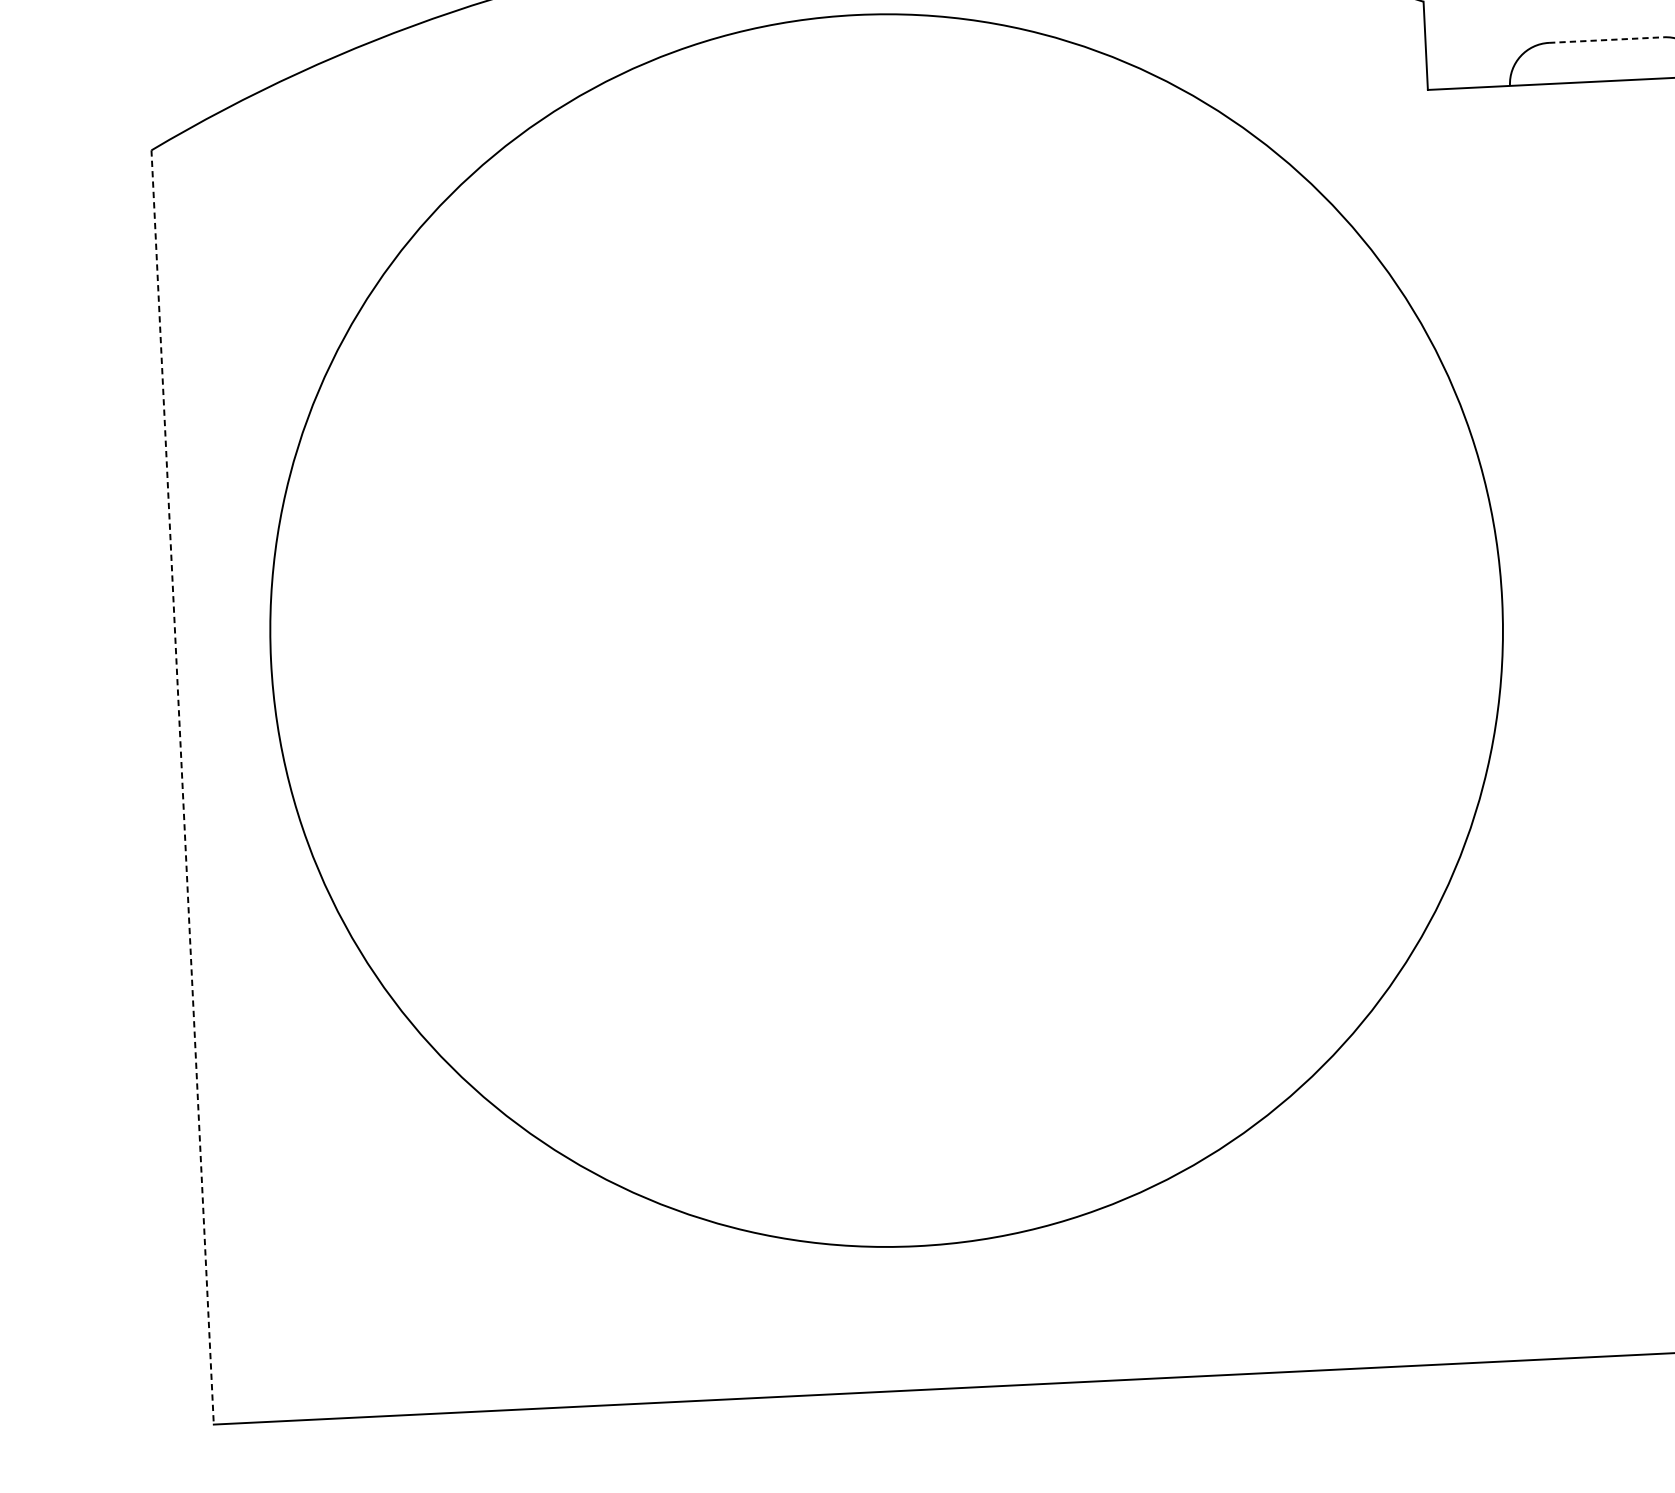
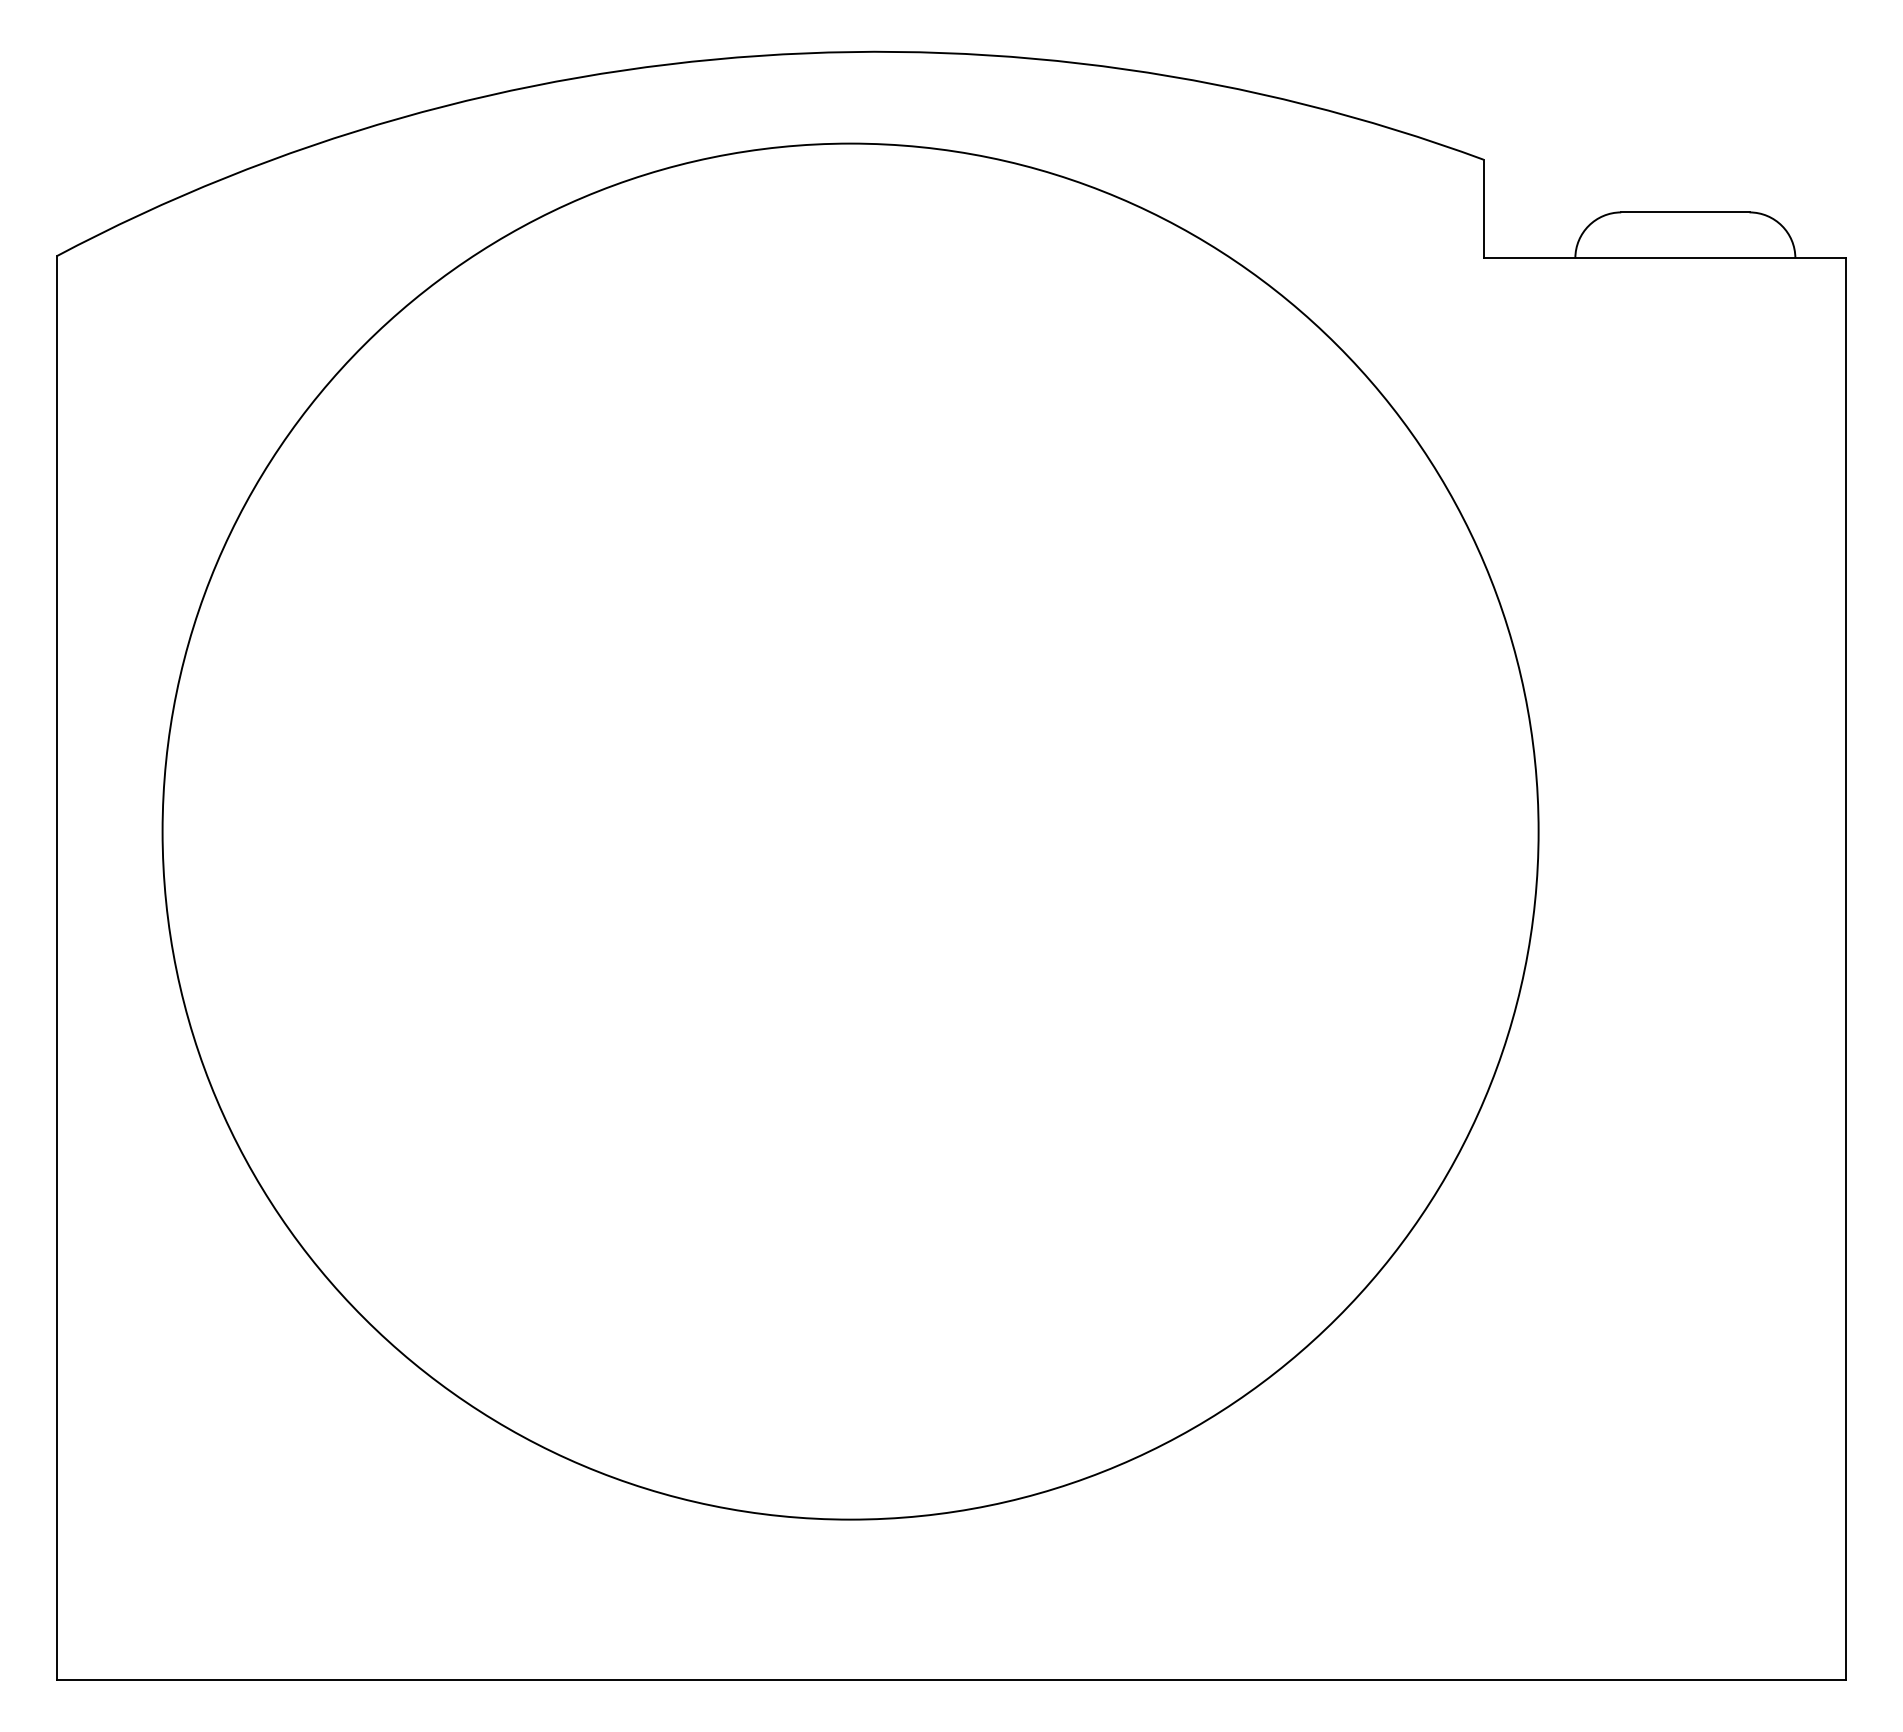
line: (1606, 40) -> (1685, 212), dashed -> solid
line: (183, 787) -> (57, 968), dashed -> solid

